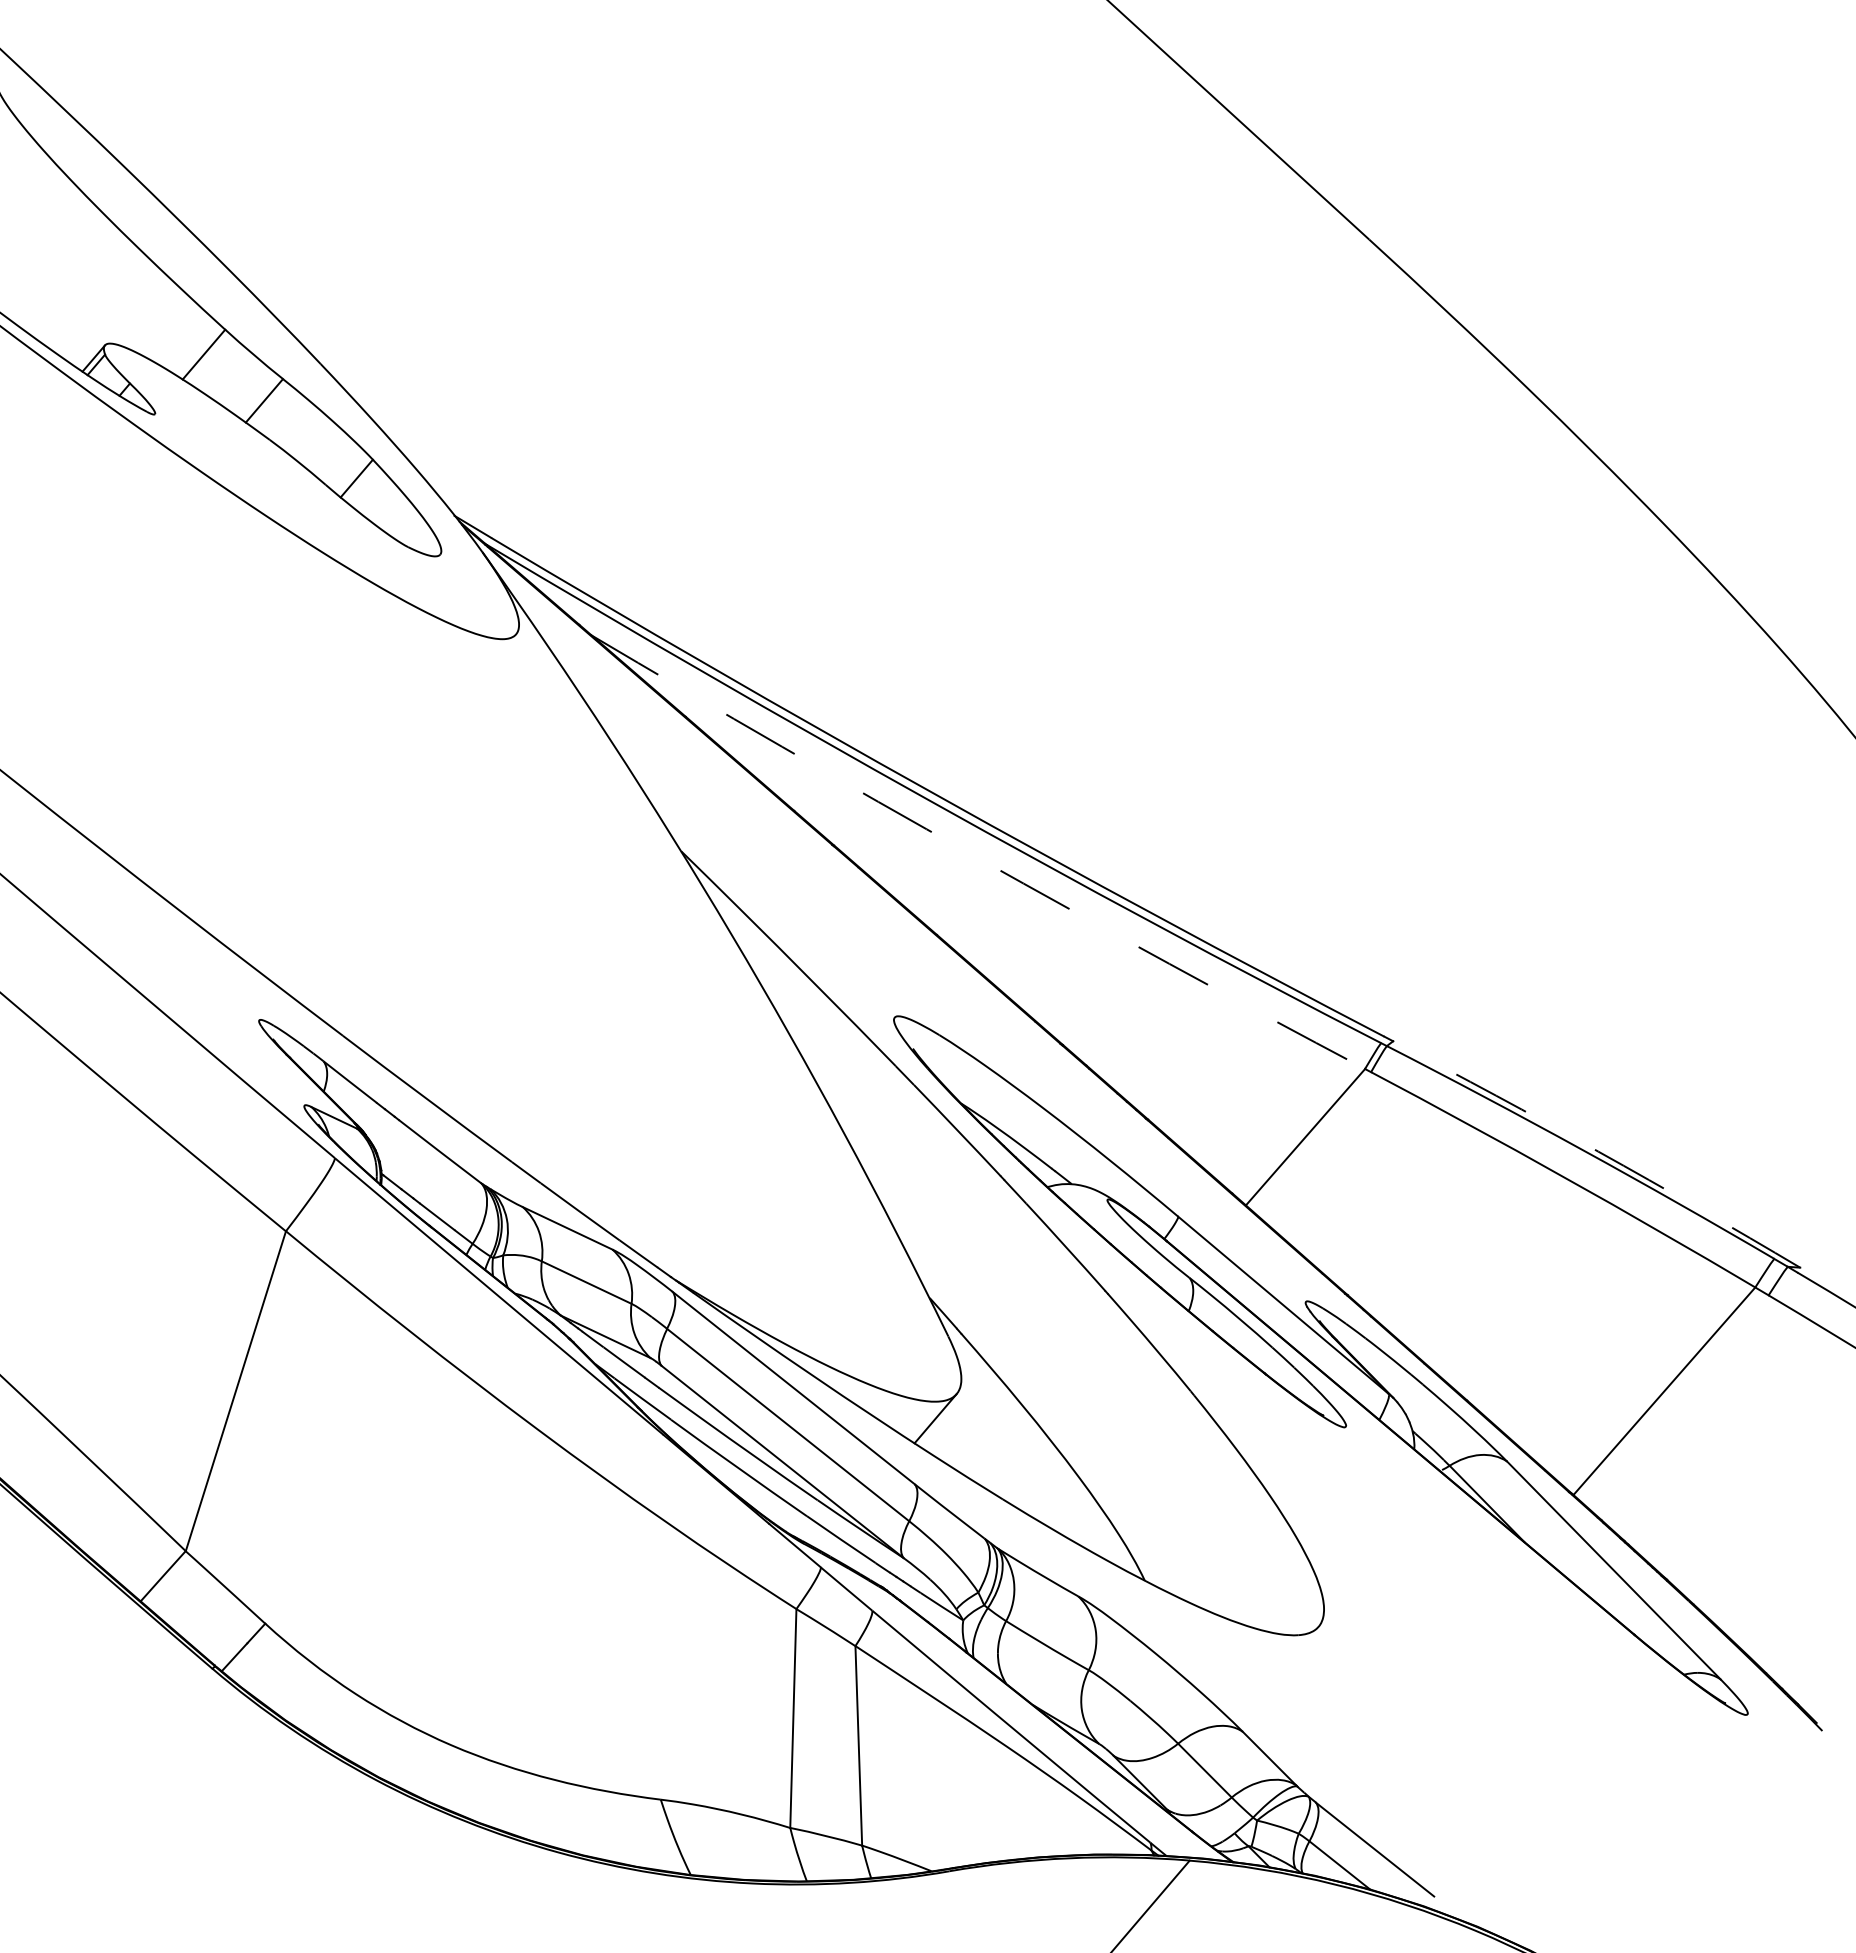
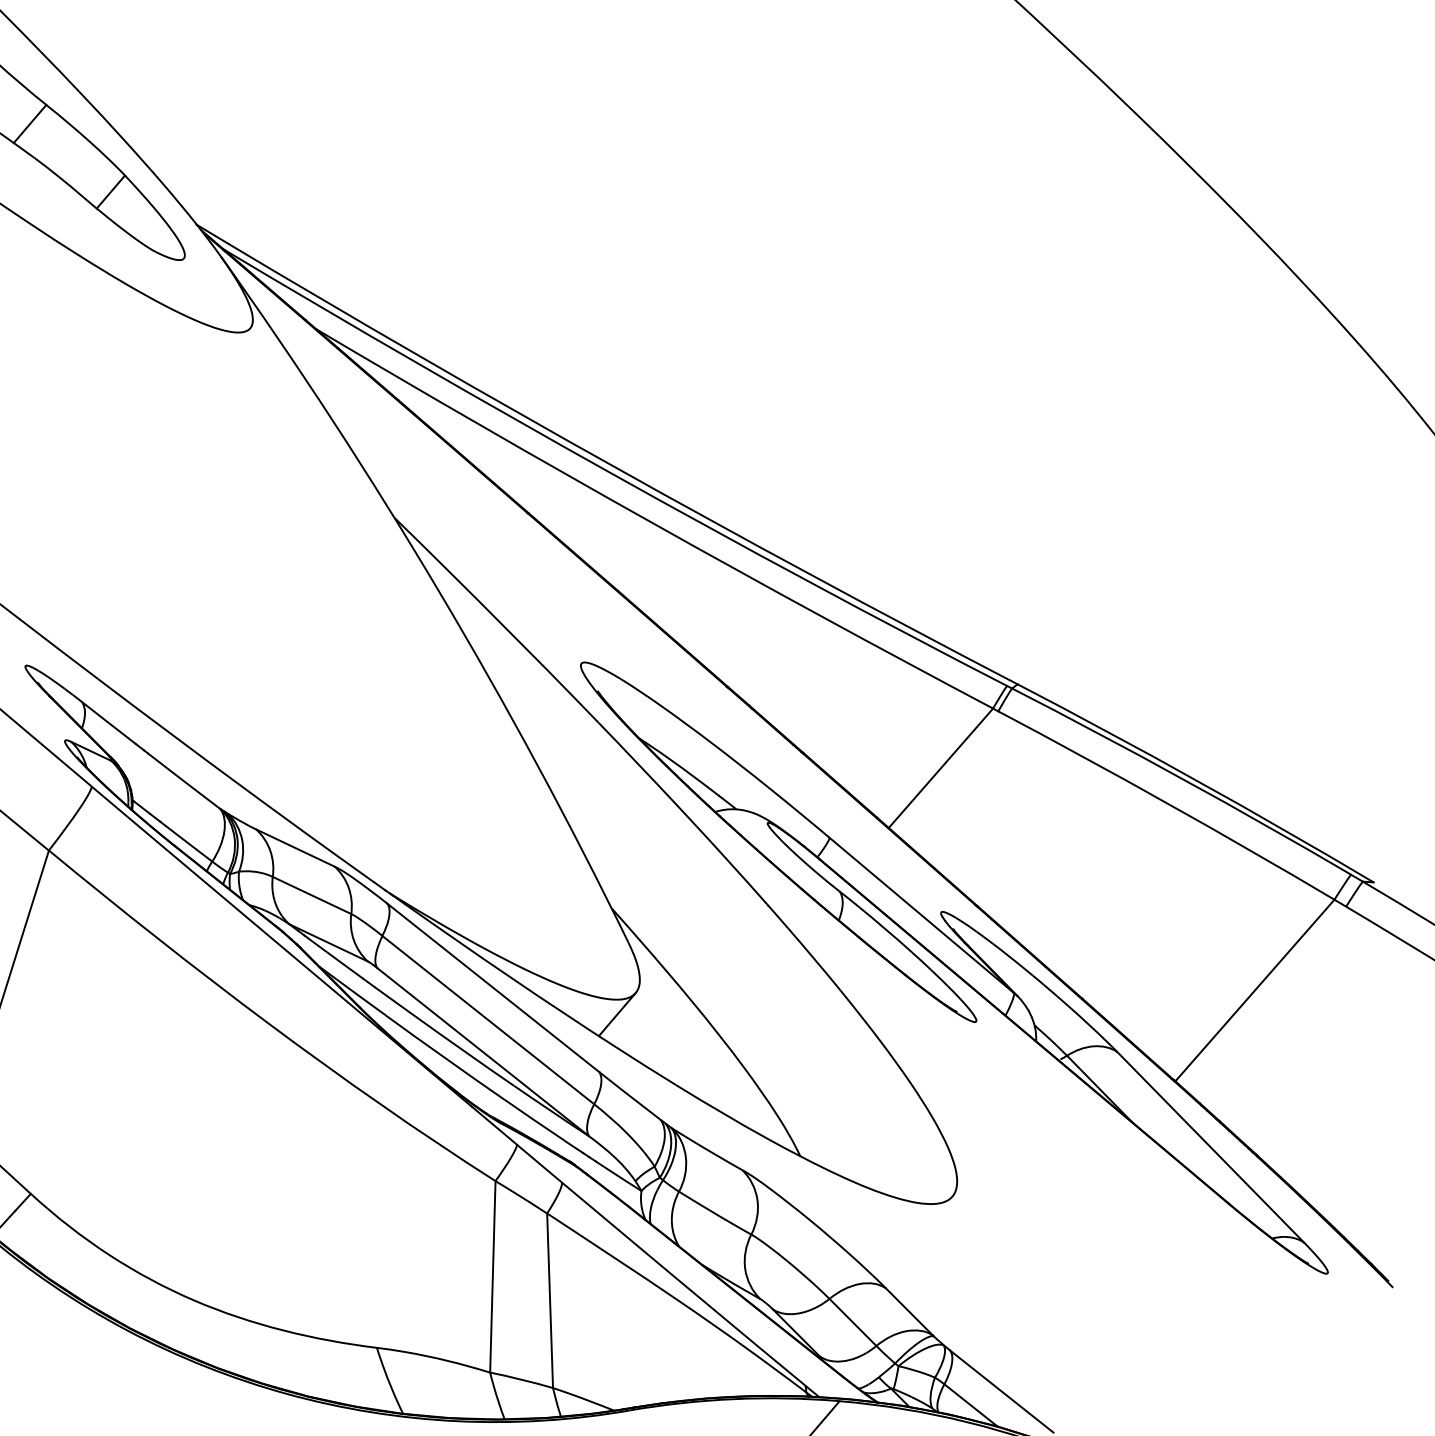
arc: (975, 856) -> (652, 522), dashed -> solid
arc: (1598, 1151) -> (1197, 780), dashed -> solid

